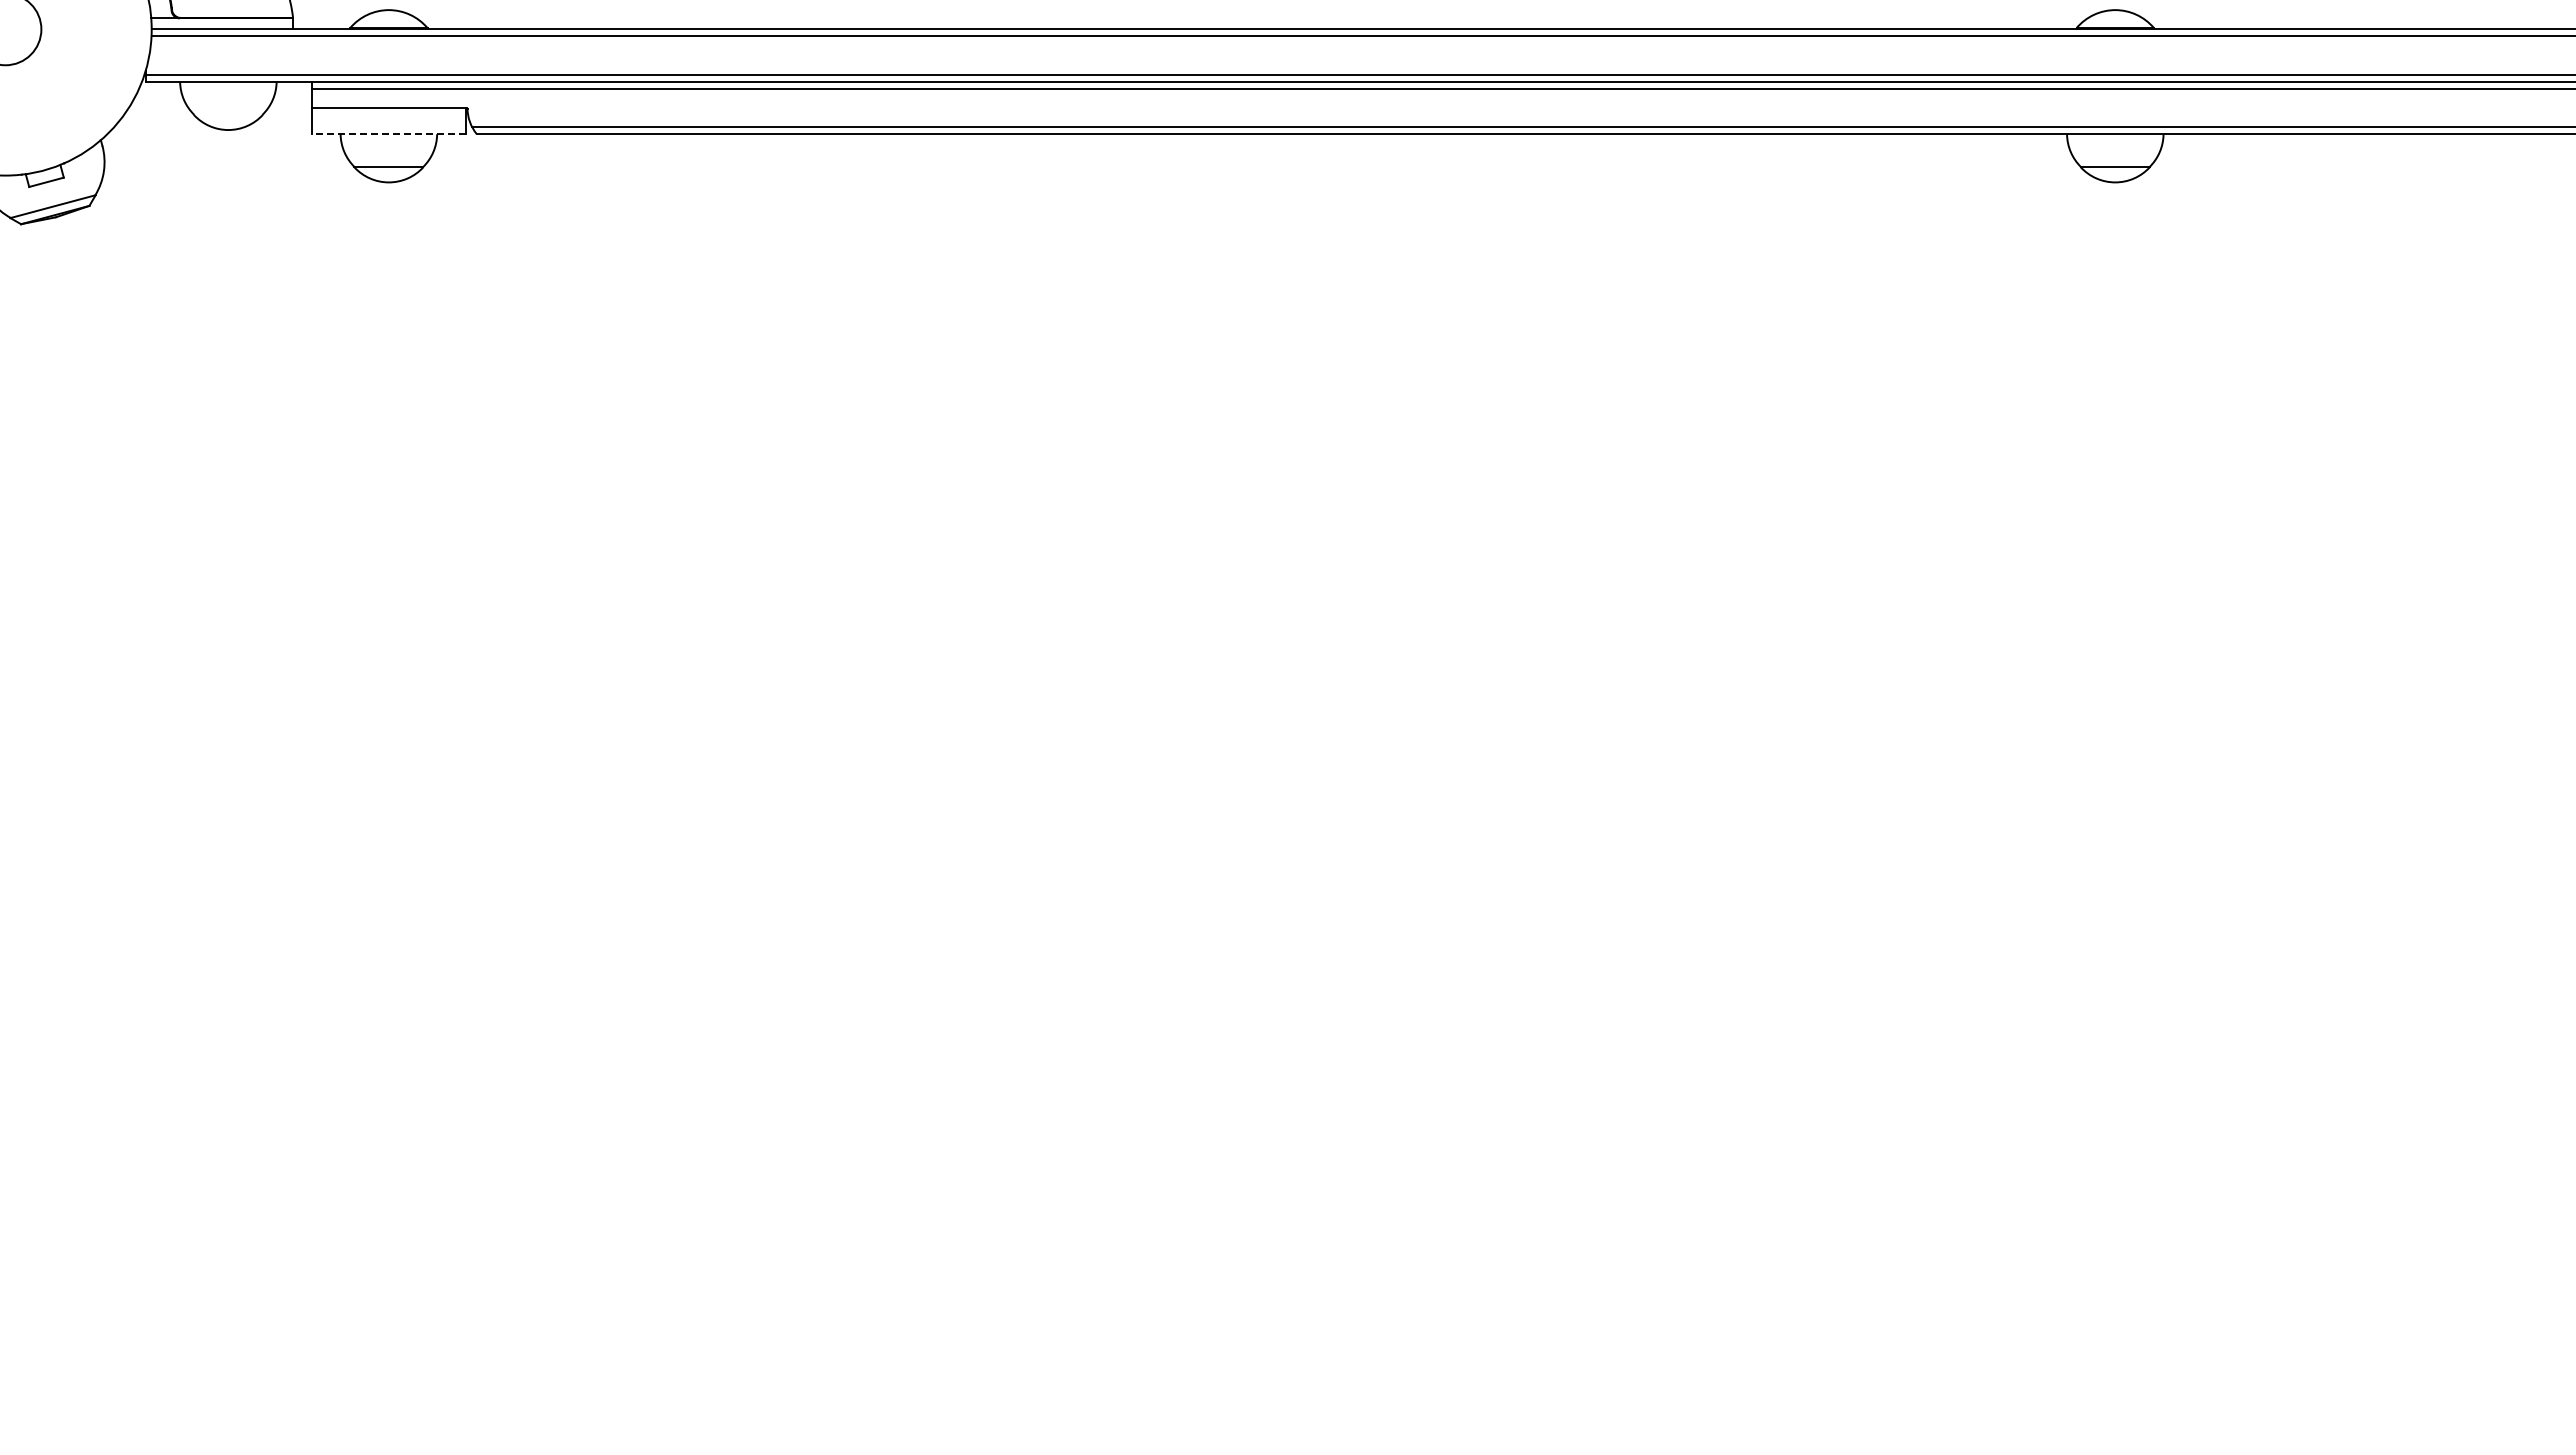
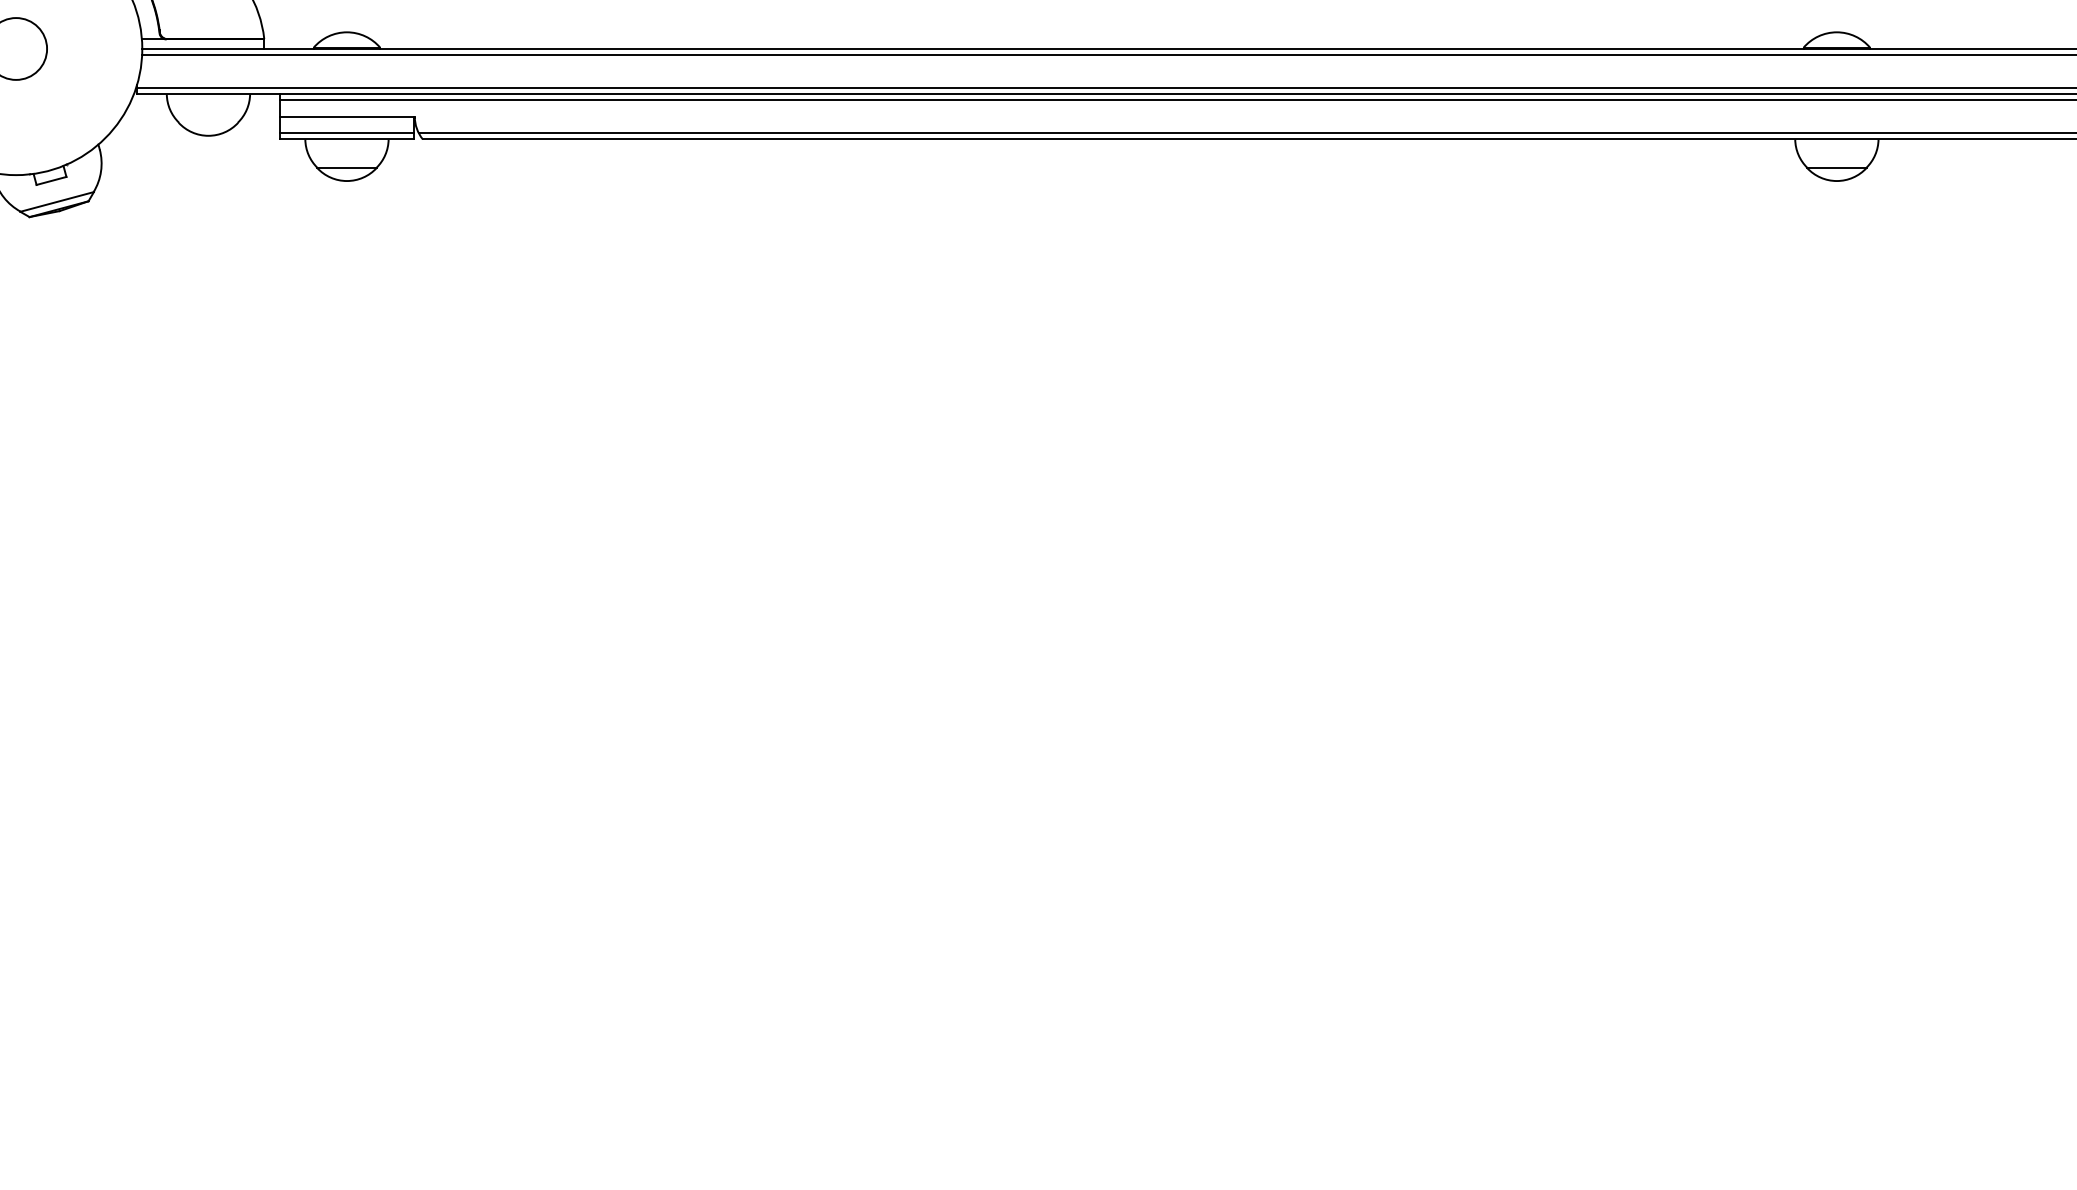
line: (388, 127) -> (346, 133), added
line: (388, 134) -> (346, 139), dashed -> solid

